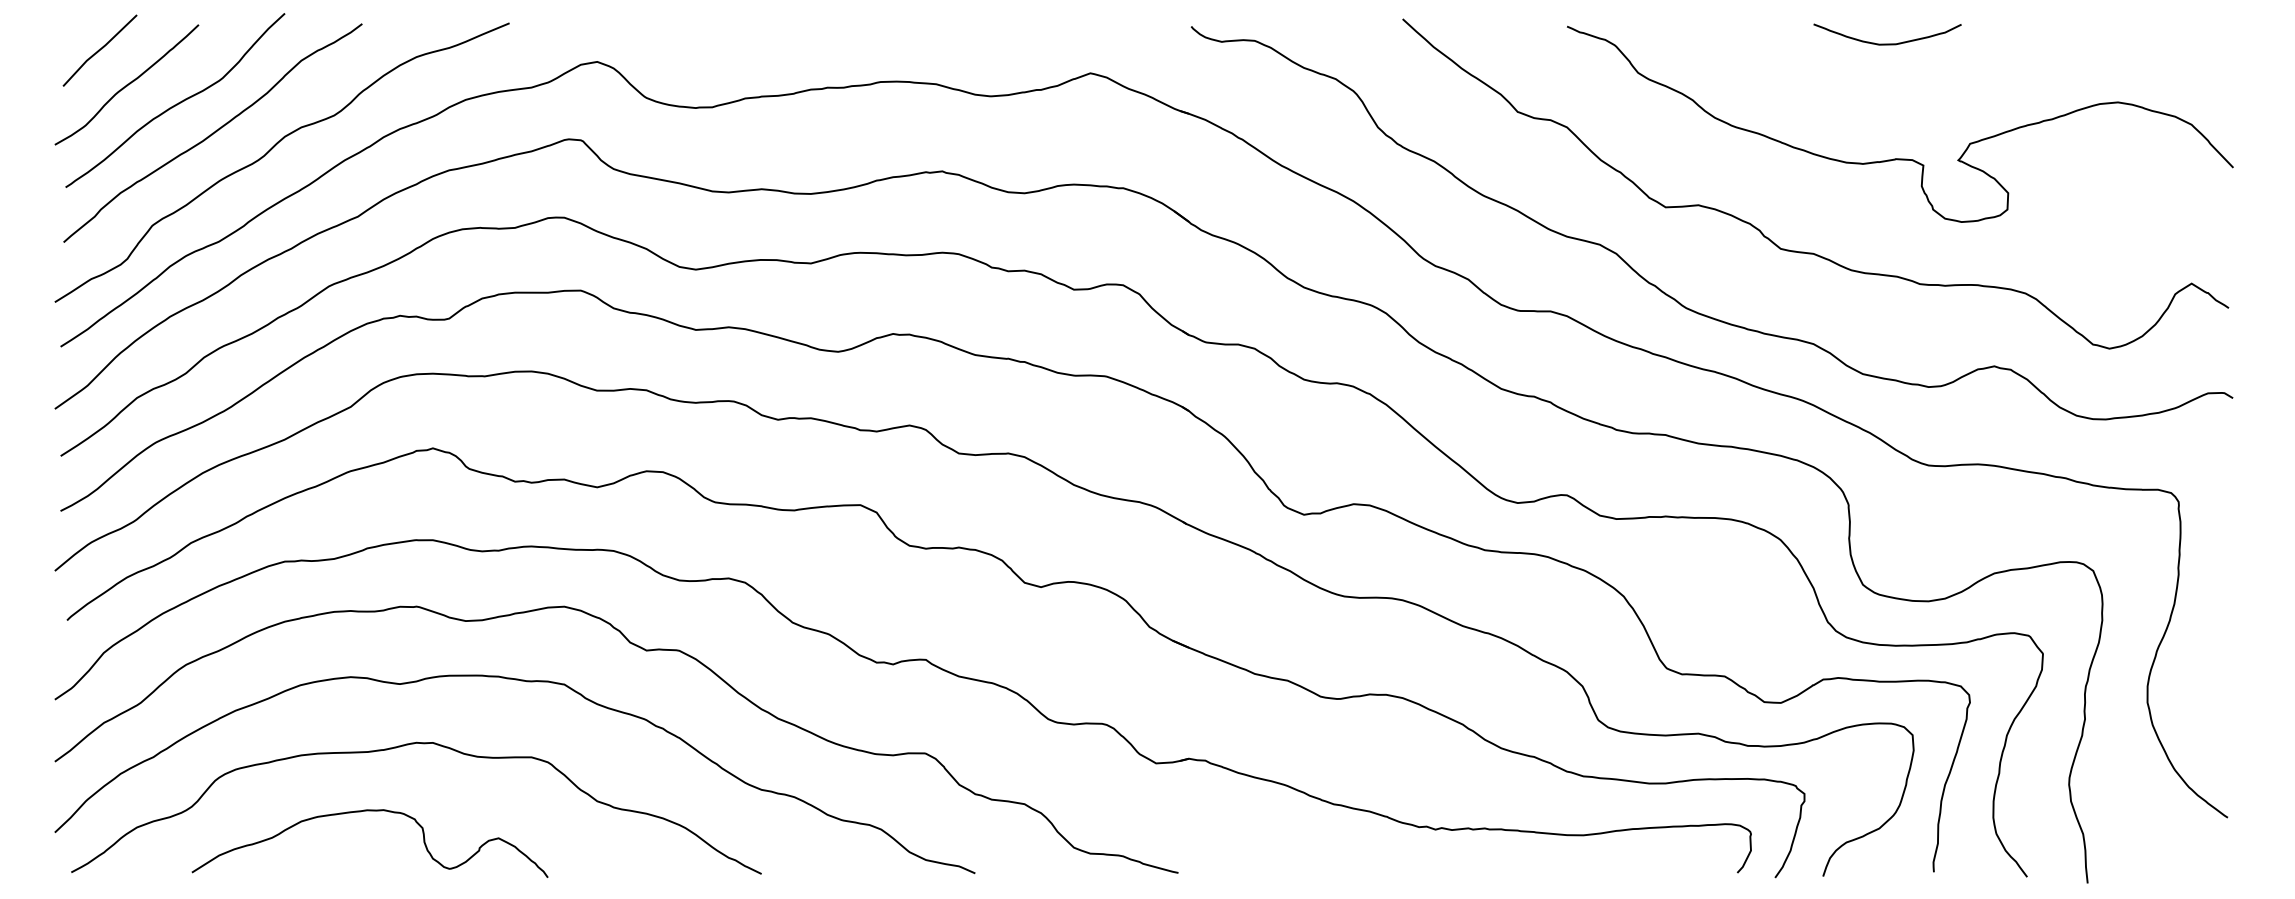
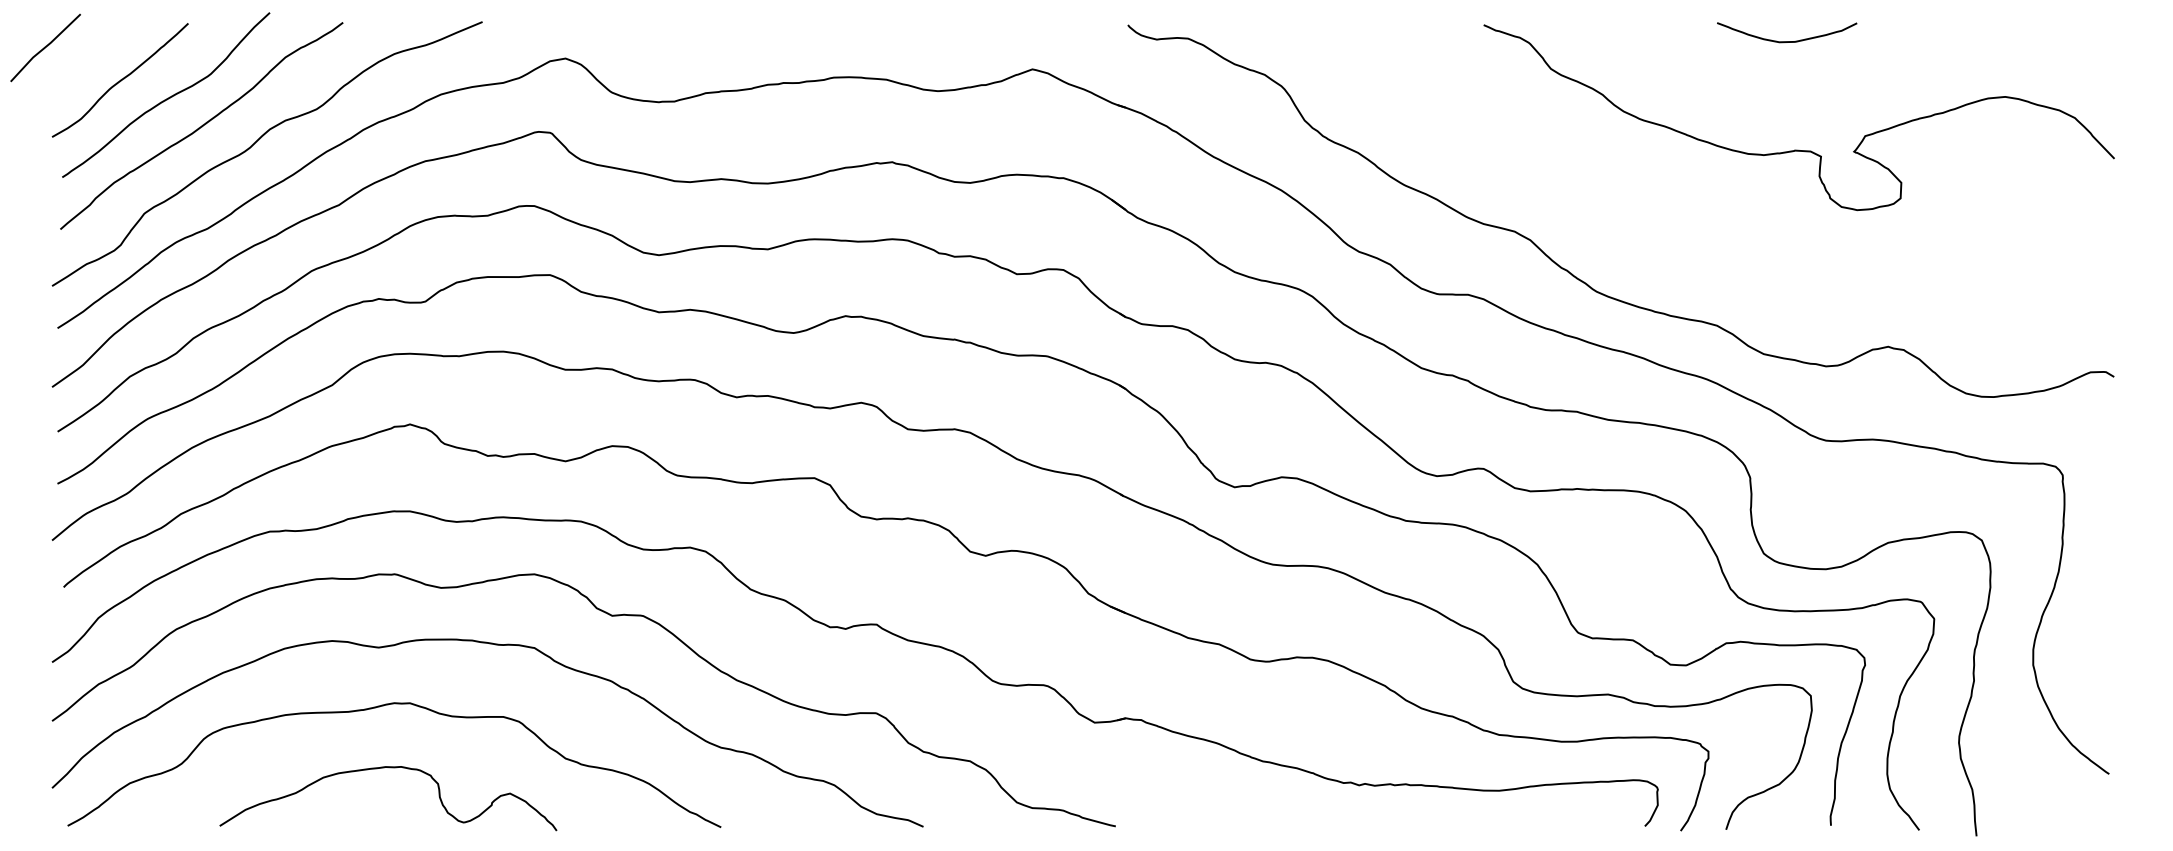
line: (99, 50) -> (45, 47), moved
curve: (1804, 251) -> (1708, 238), removed
curve: (369, 811) -> (387, 768), moved

